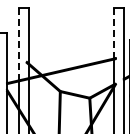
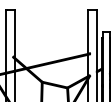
line: (113, 33) -> (87, 32), dashed -> solid
line: (18, 44) -> (6, 41), dashed -> solid

